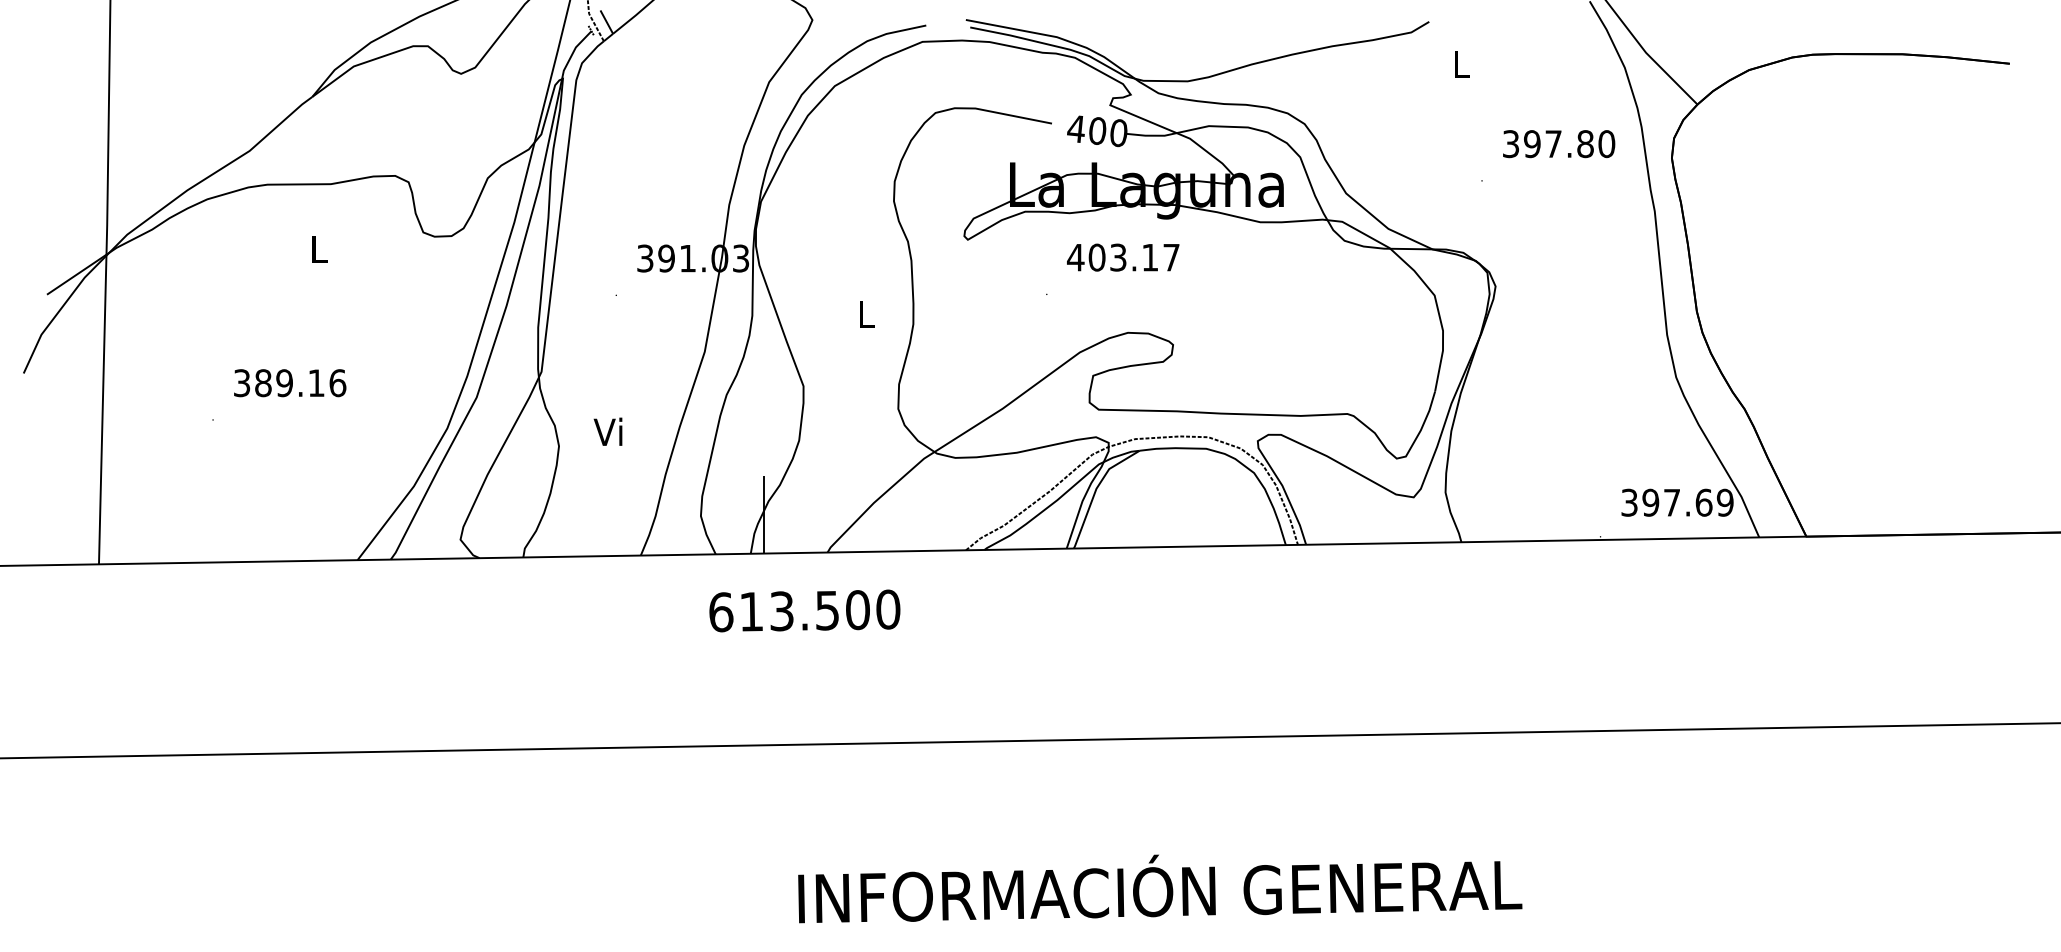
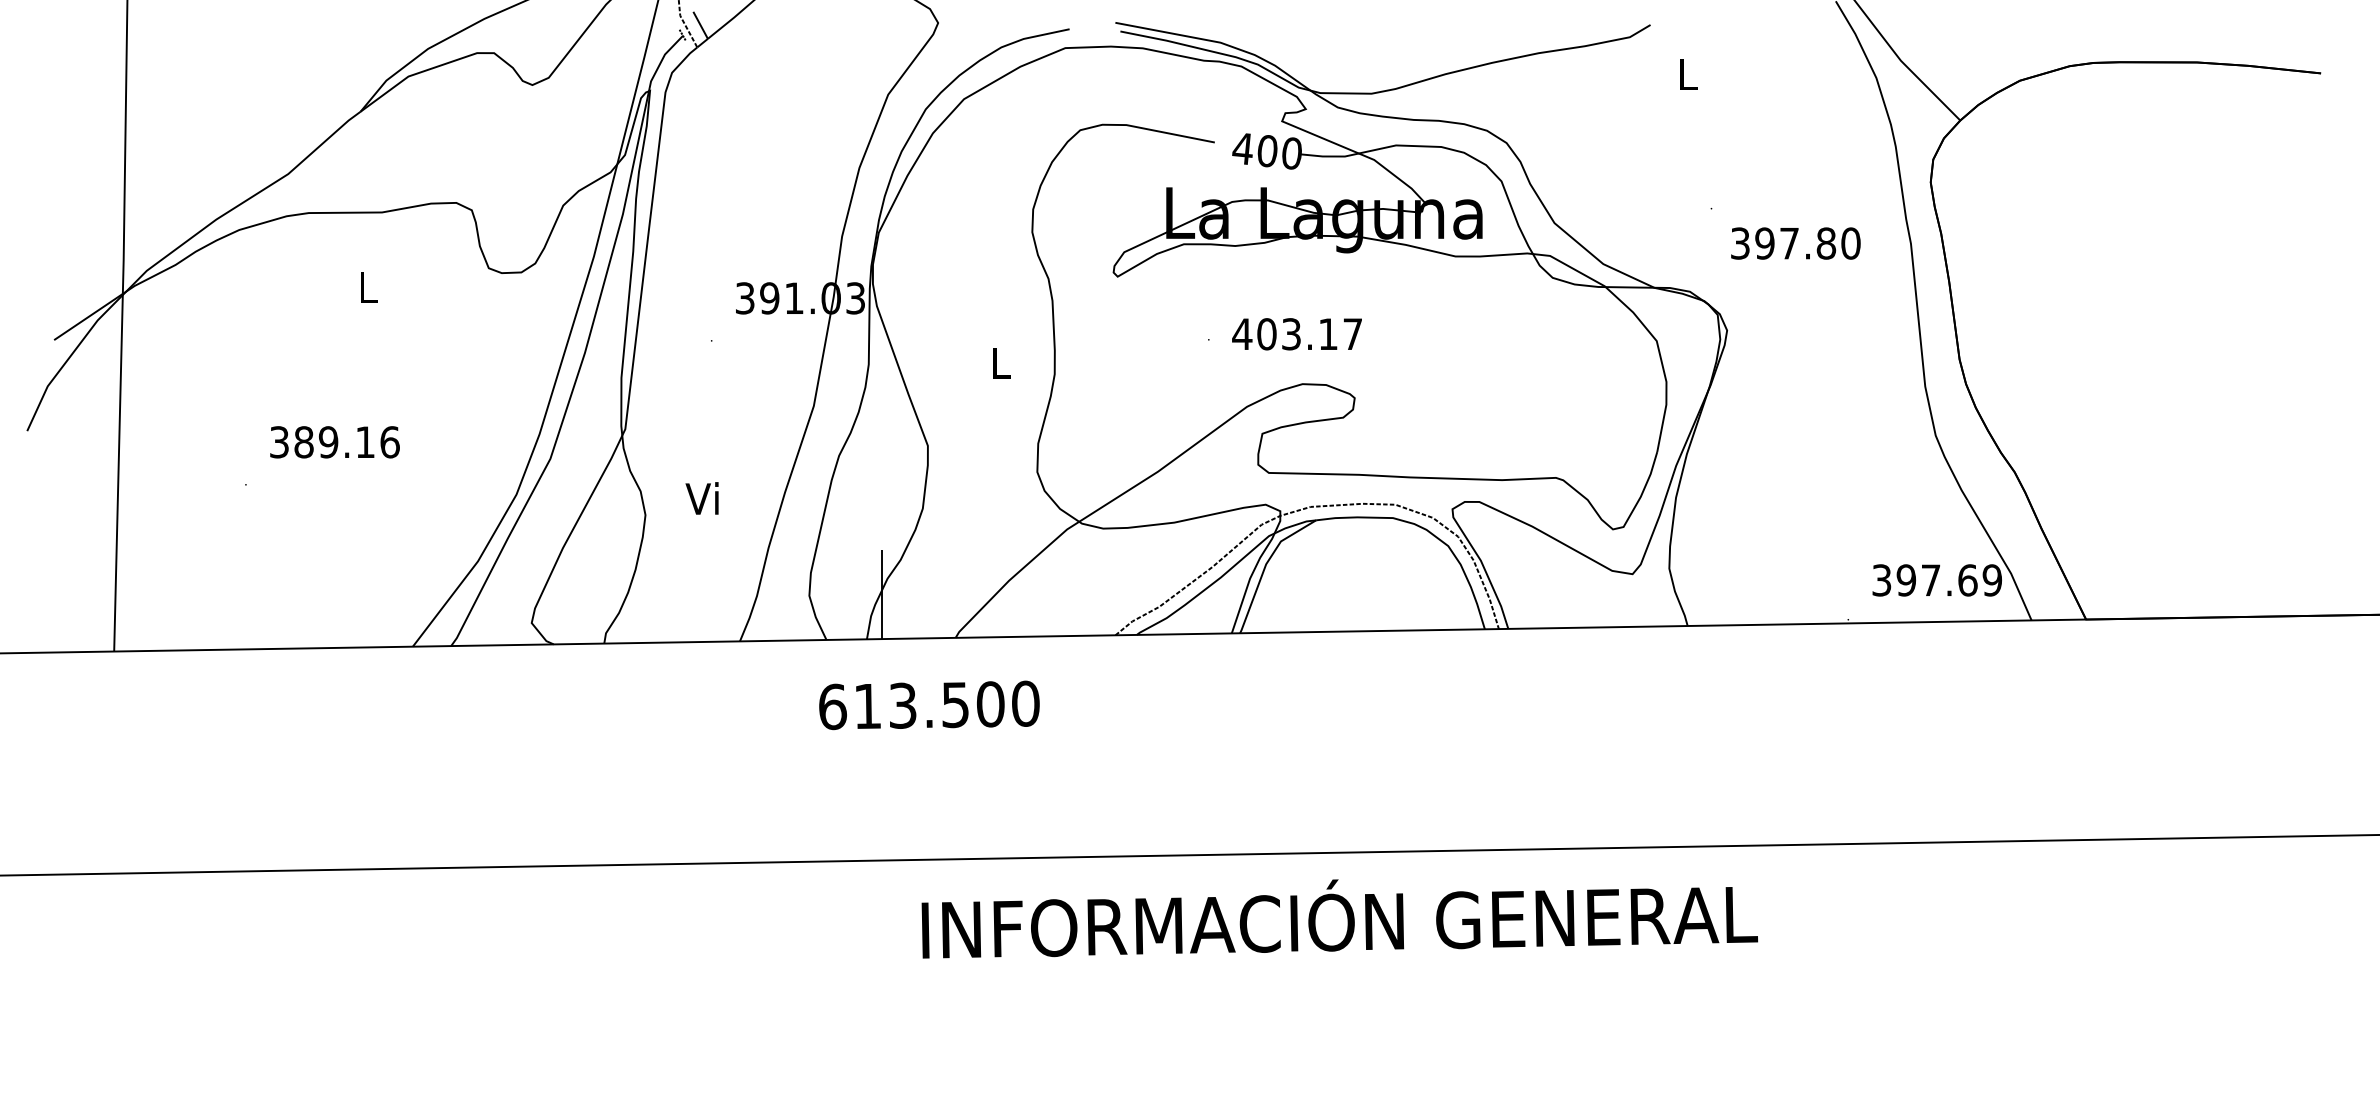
text: (1559, 144) -> (1796, 244), moved
text: (1123, 257) -> (1297, 334), moved
text: (1160, 888) -> (1340, 918), moved

